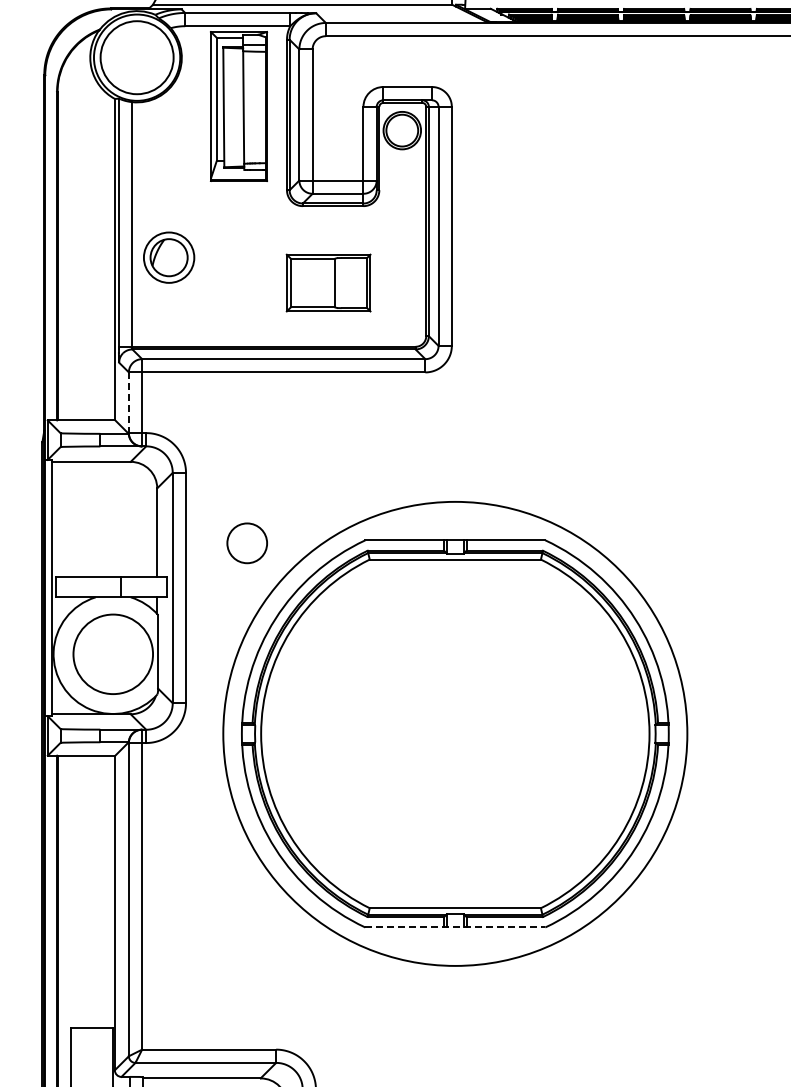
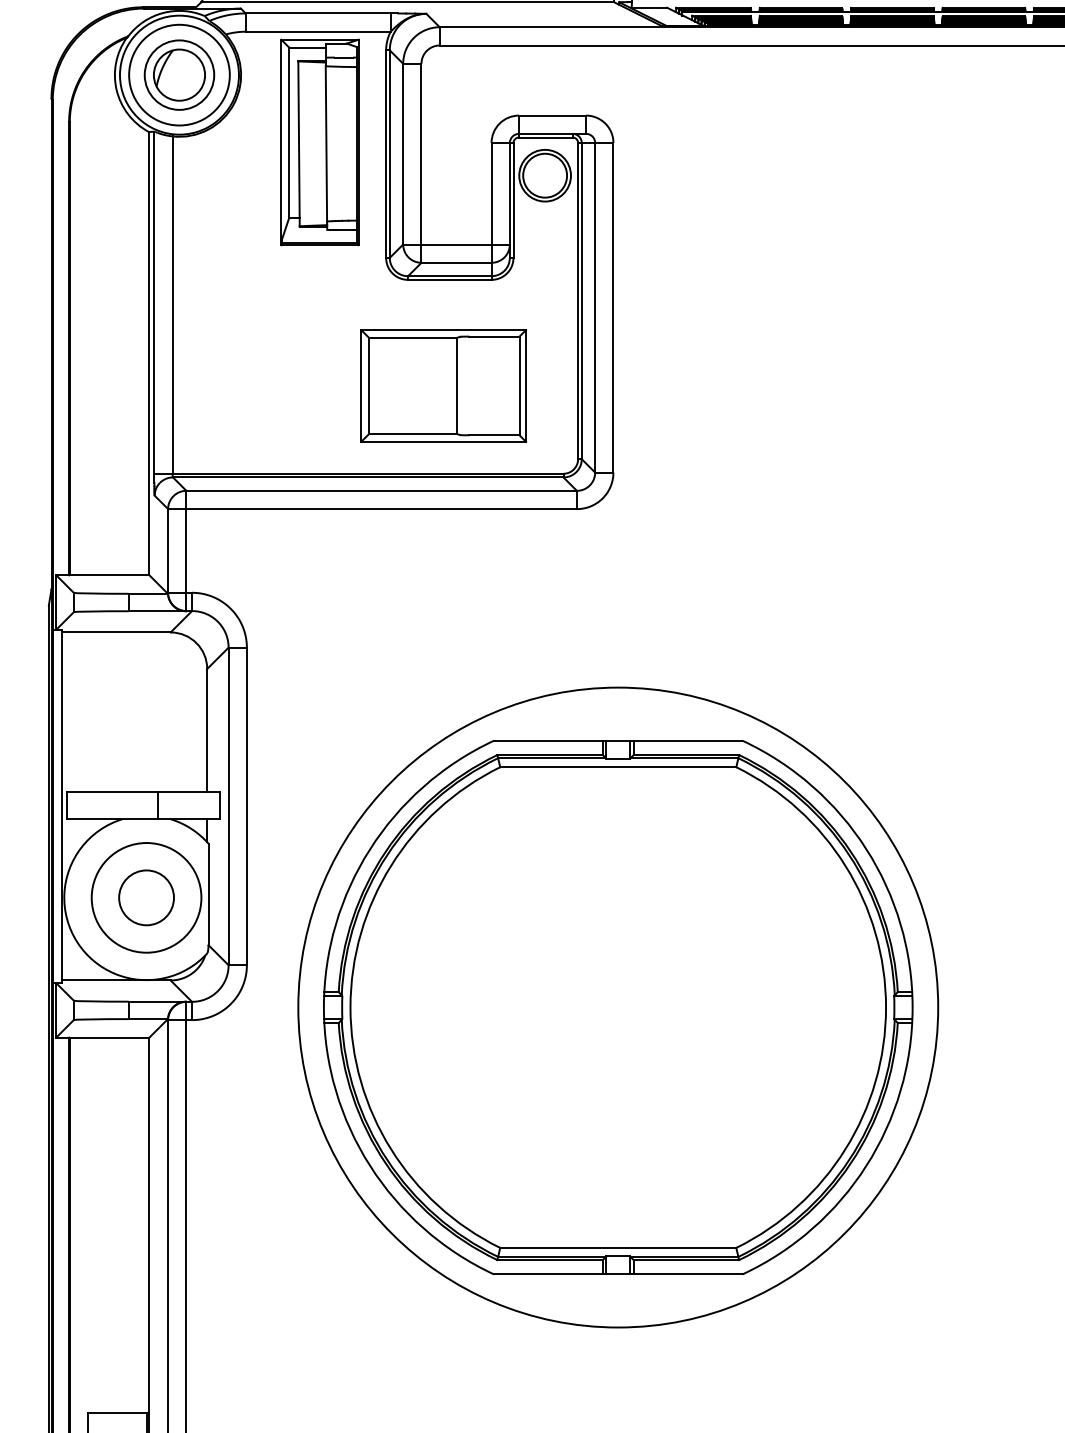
part: (169, 257) -> (179, 74), moved
part: (328, 282) -> (443, 385), size x1.43
line: (128, 403) -> (167, 551), dashed -> solid
circle: (246, 543) -> (145, 898), moved
line: (455, 927) -> (618, 1274), dashed -> solid

